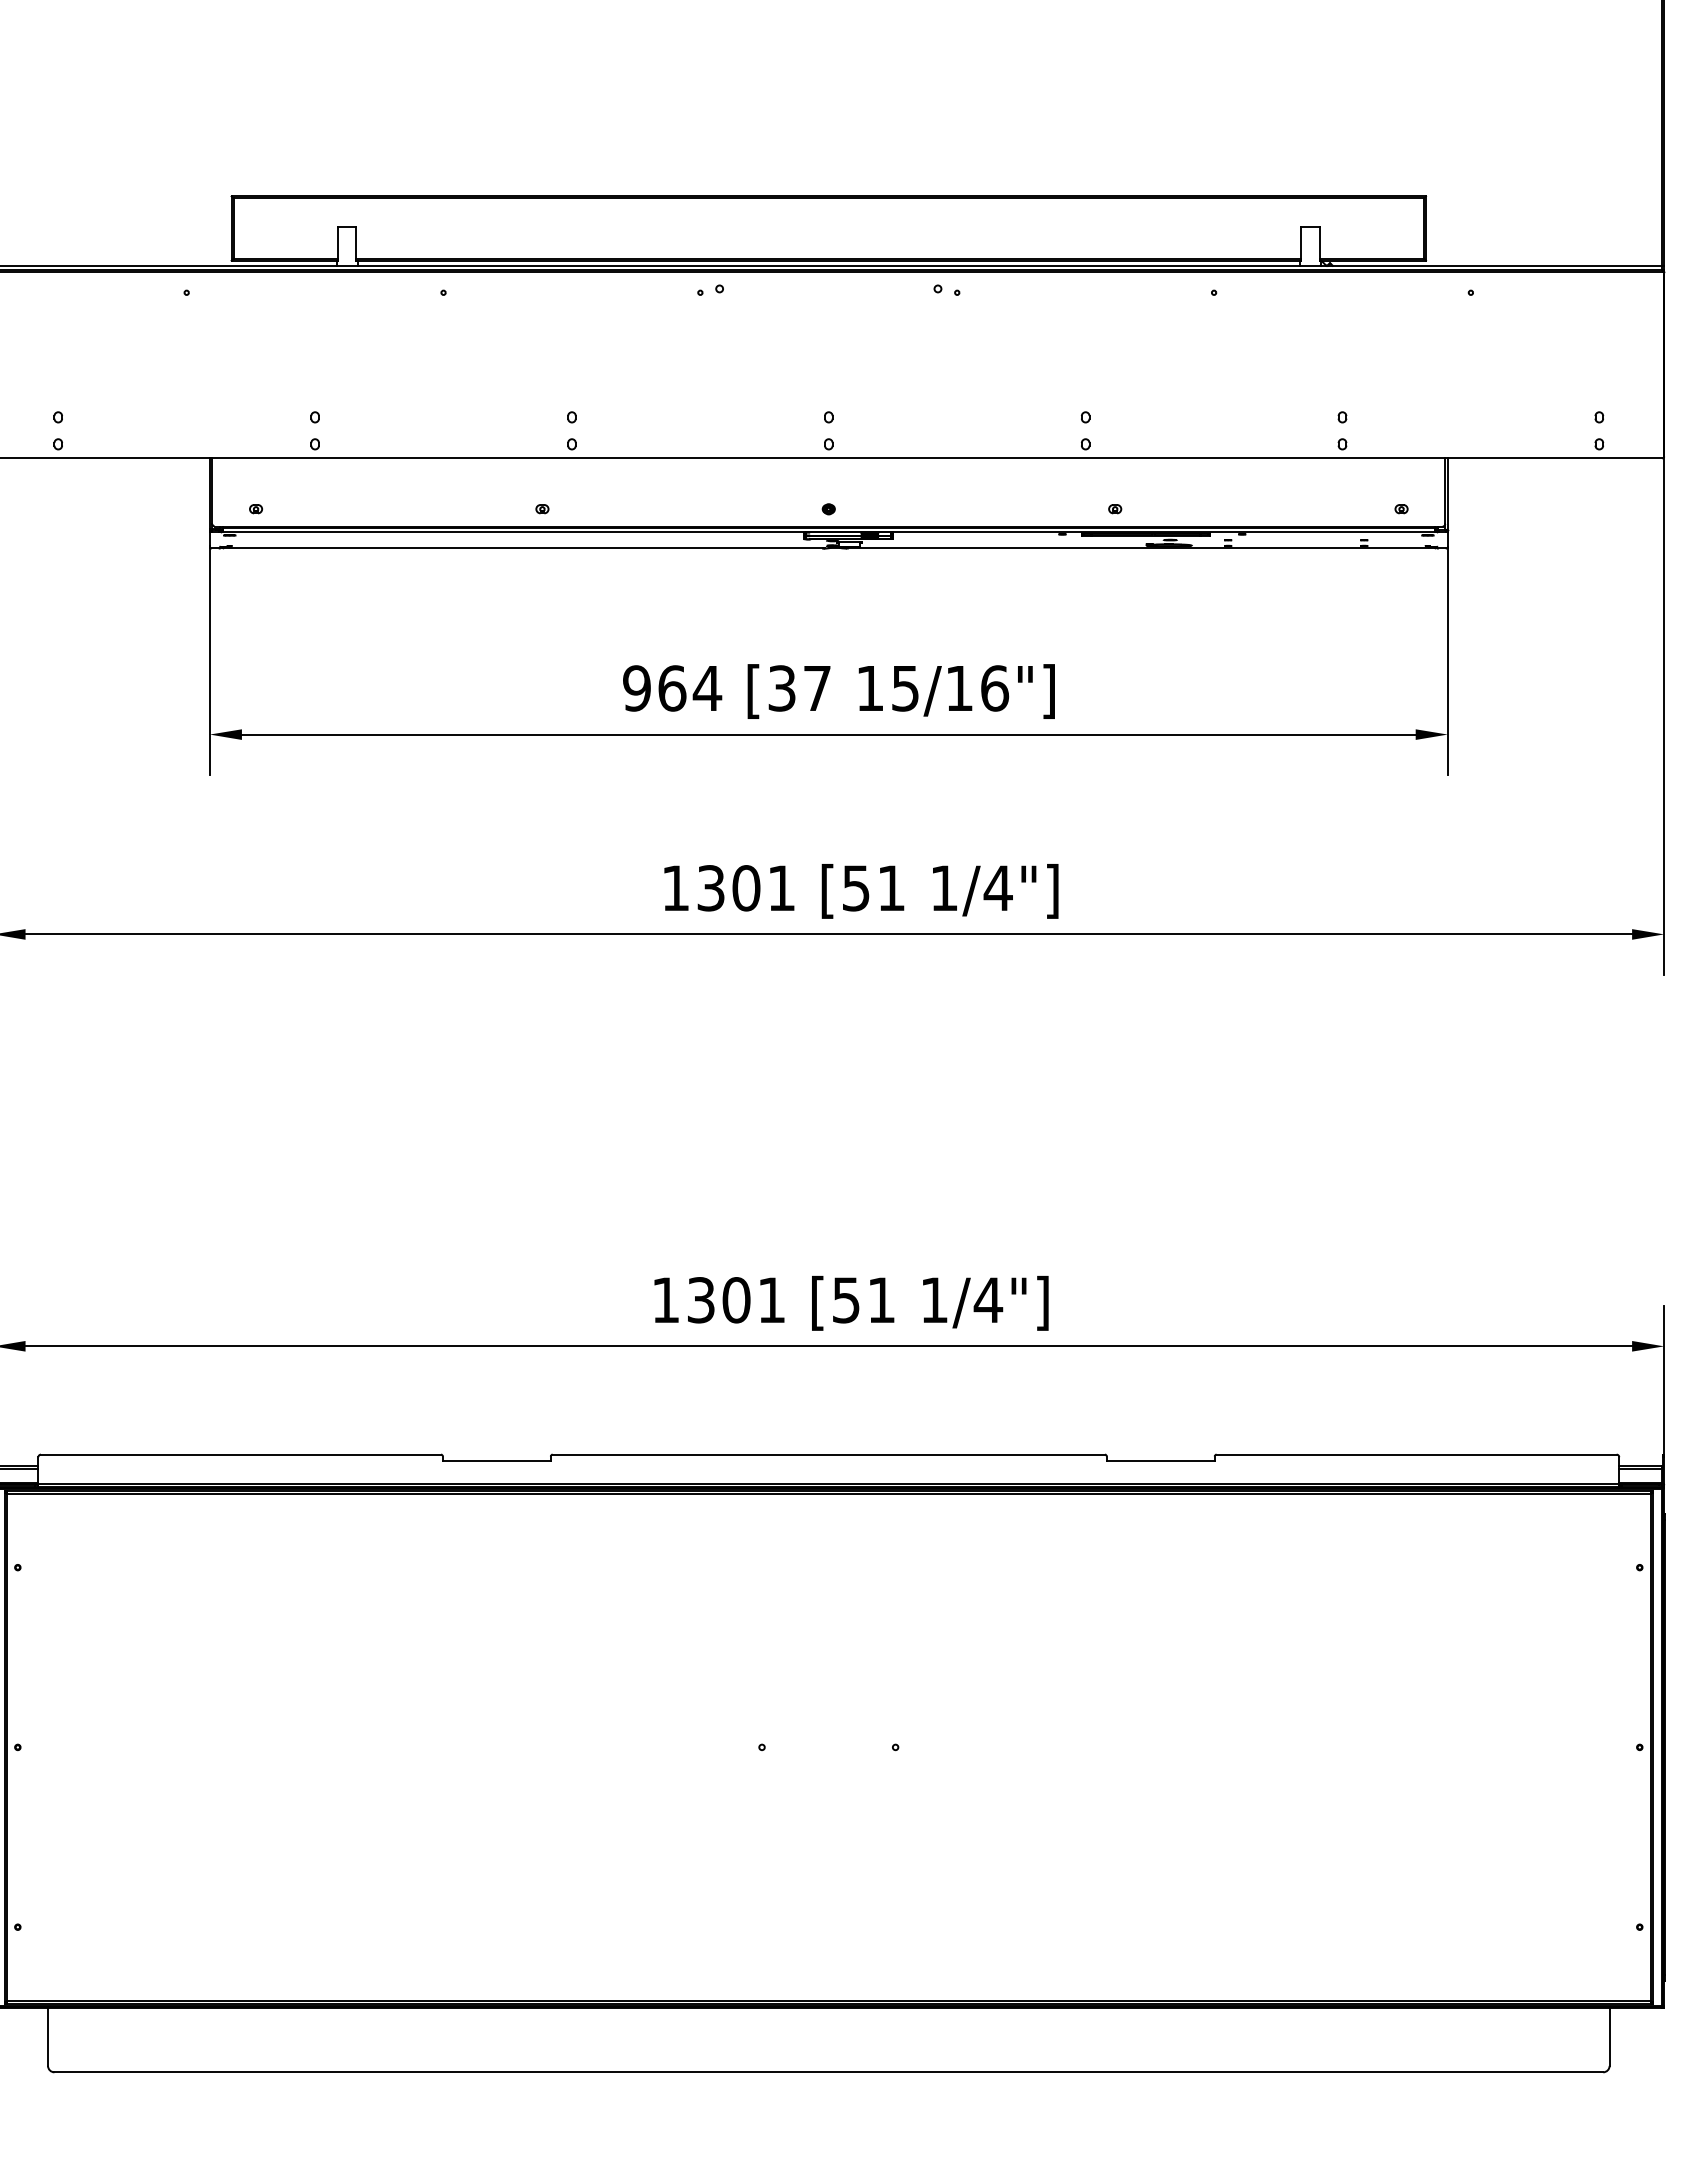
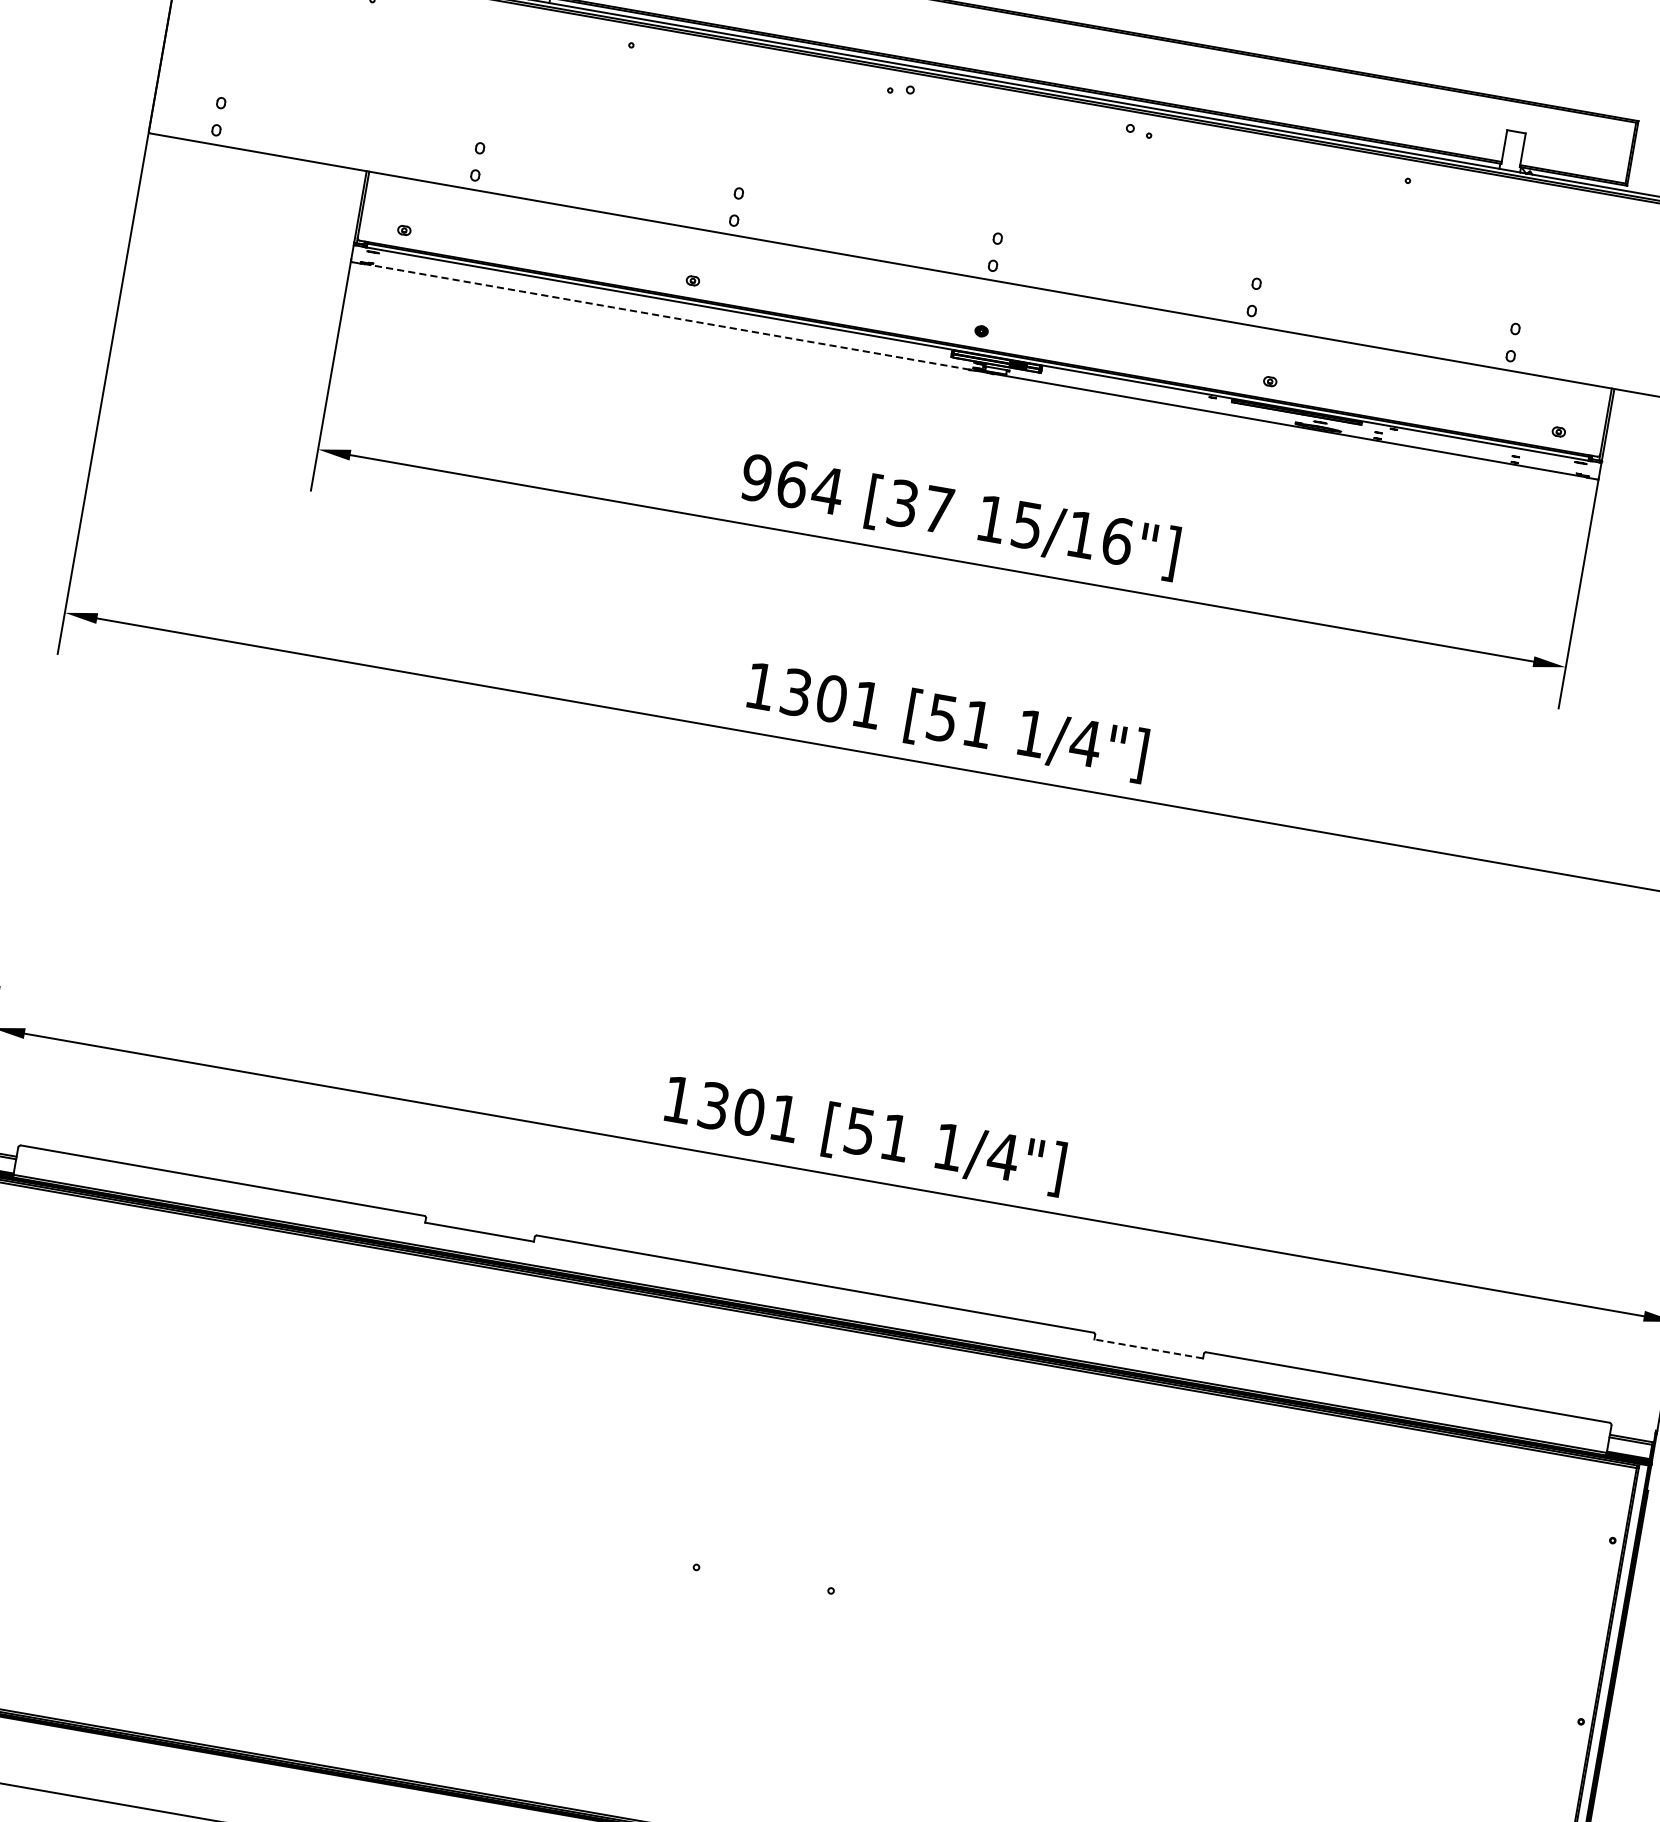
line: (523, 548) -> (666, 317), solid -> dashed
line: (1160, 1461) -> (1148, 1349), solid -> dashed

